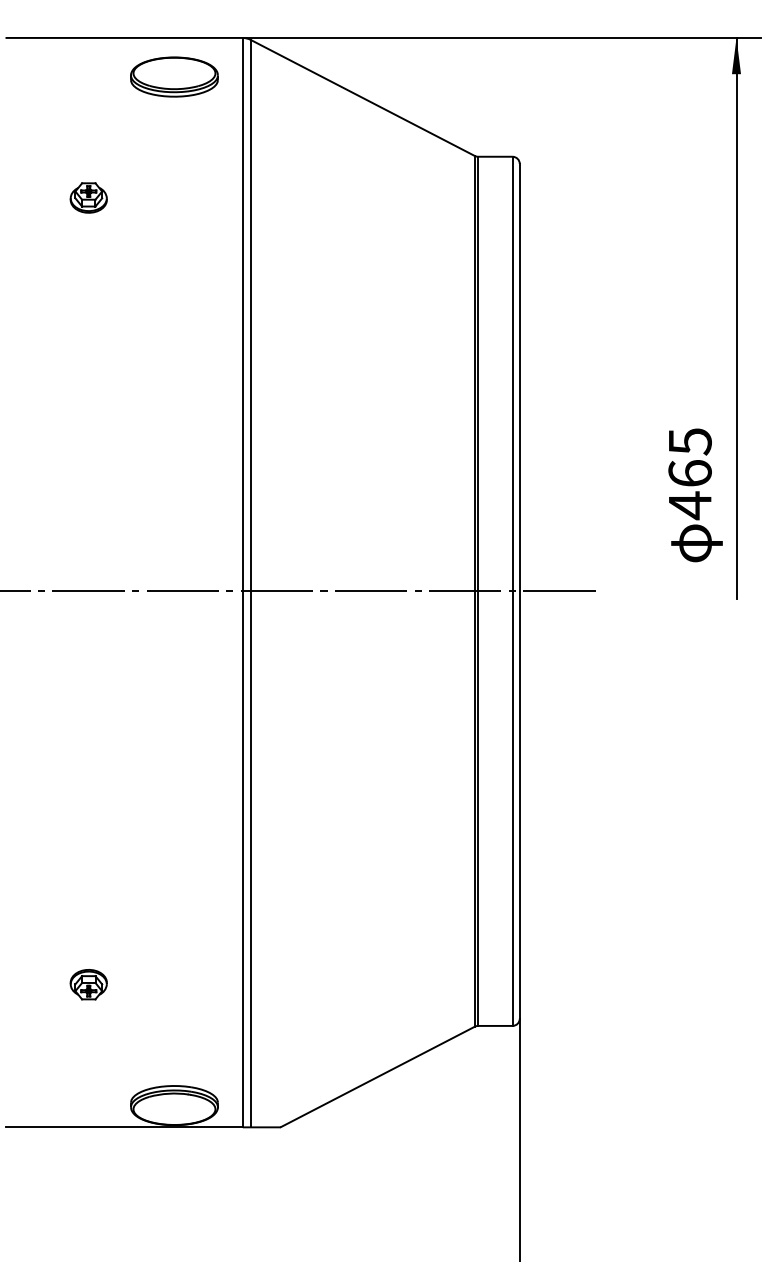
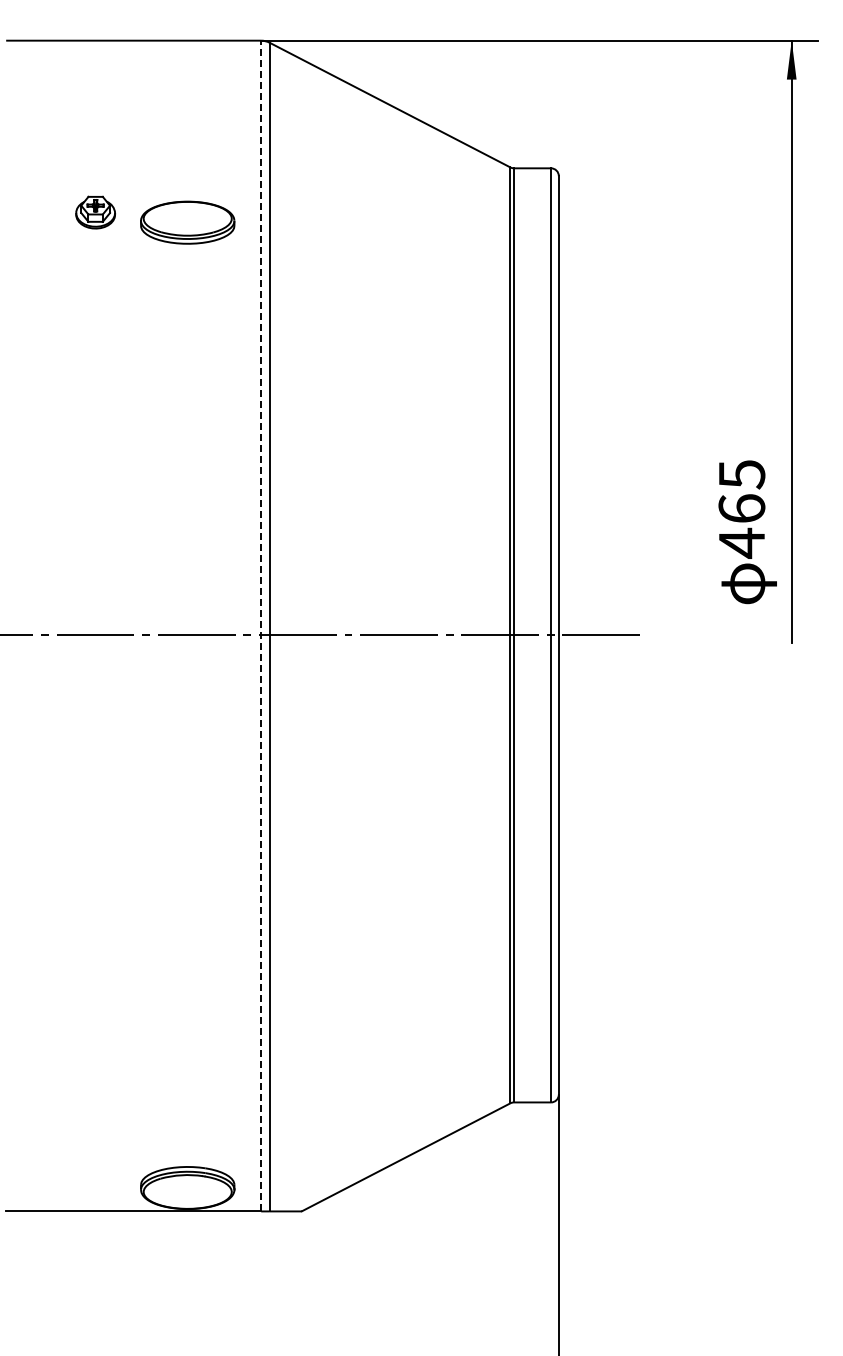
part: (174, 76) -> (187, 222), moved
line: (243, 582) -> (261, 625), solid -> dashed
part: (88, 984) -> (95, 1057), removed

